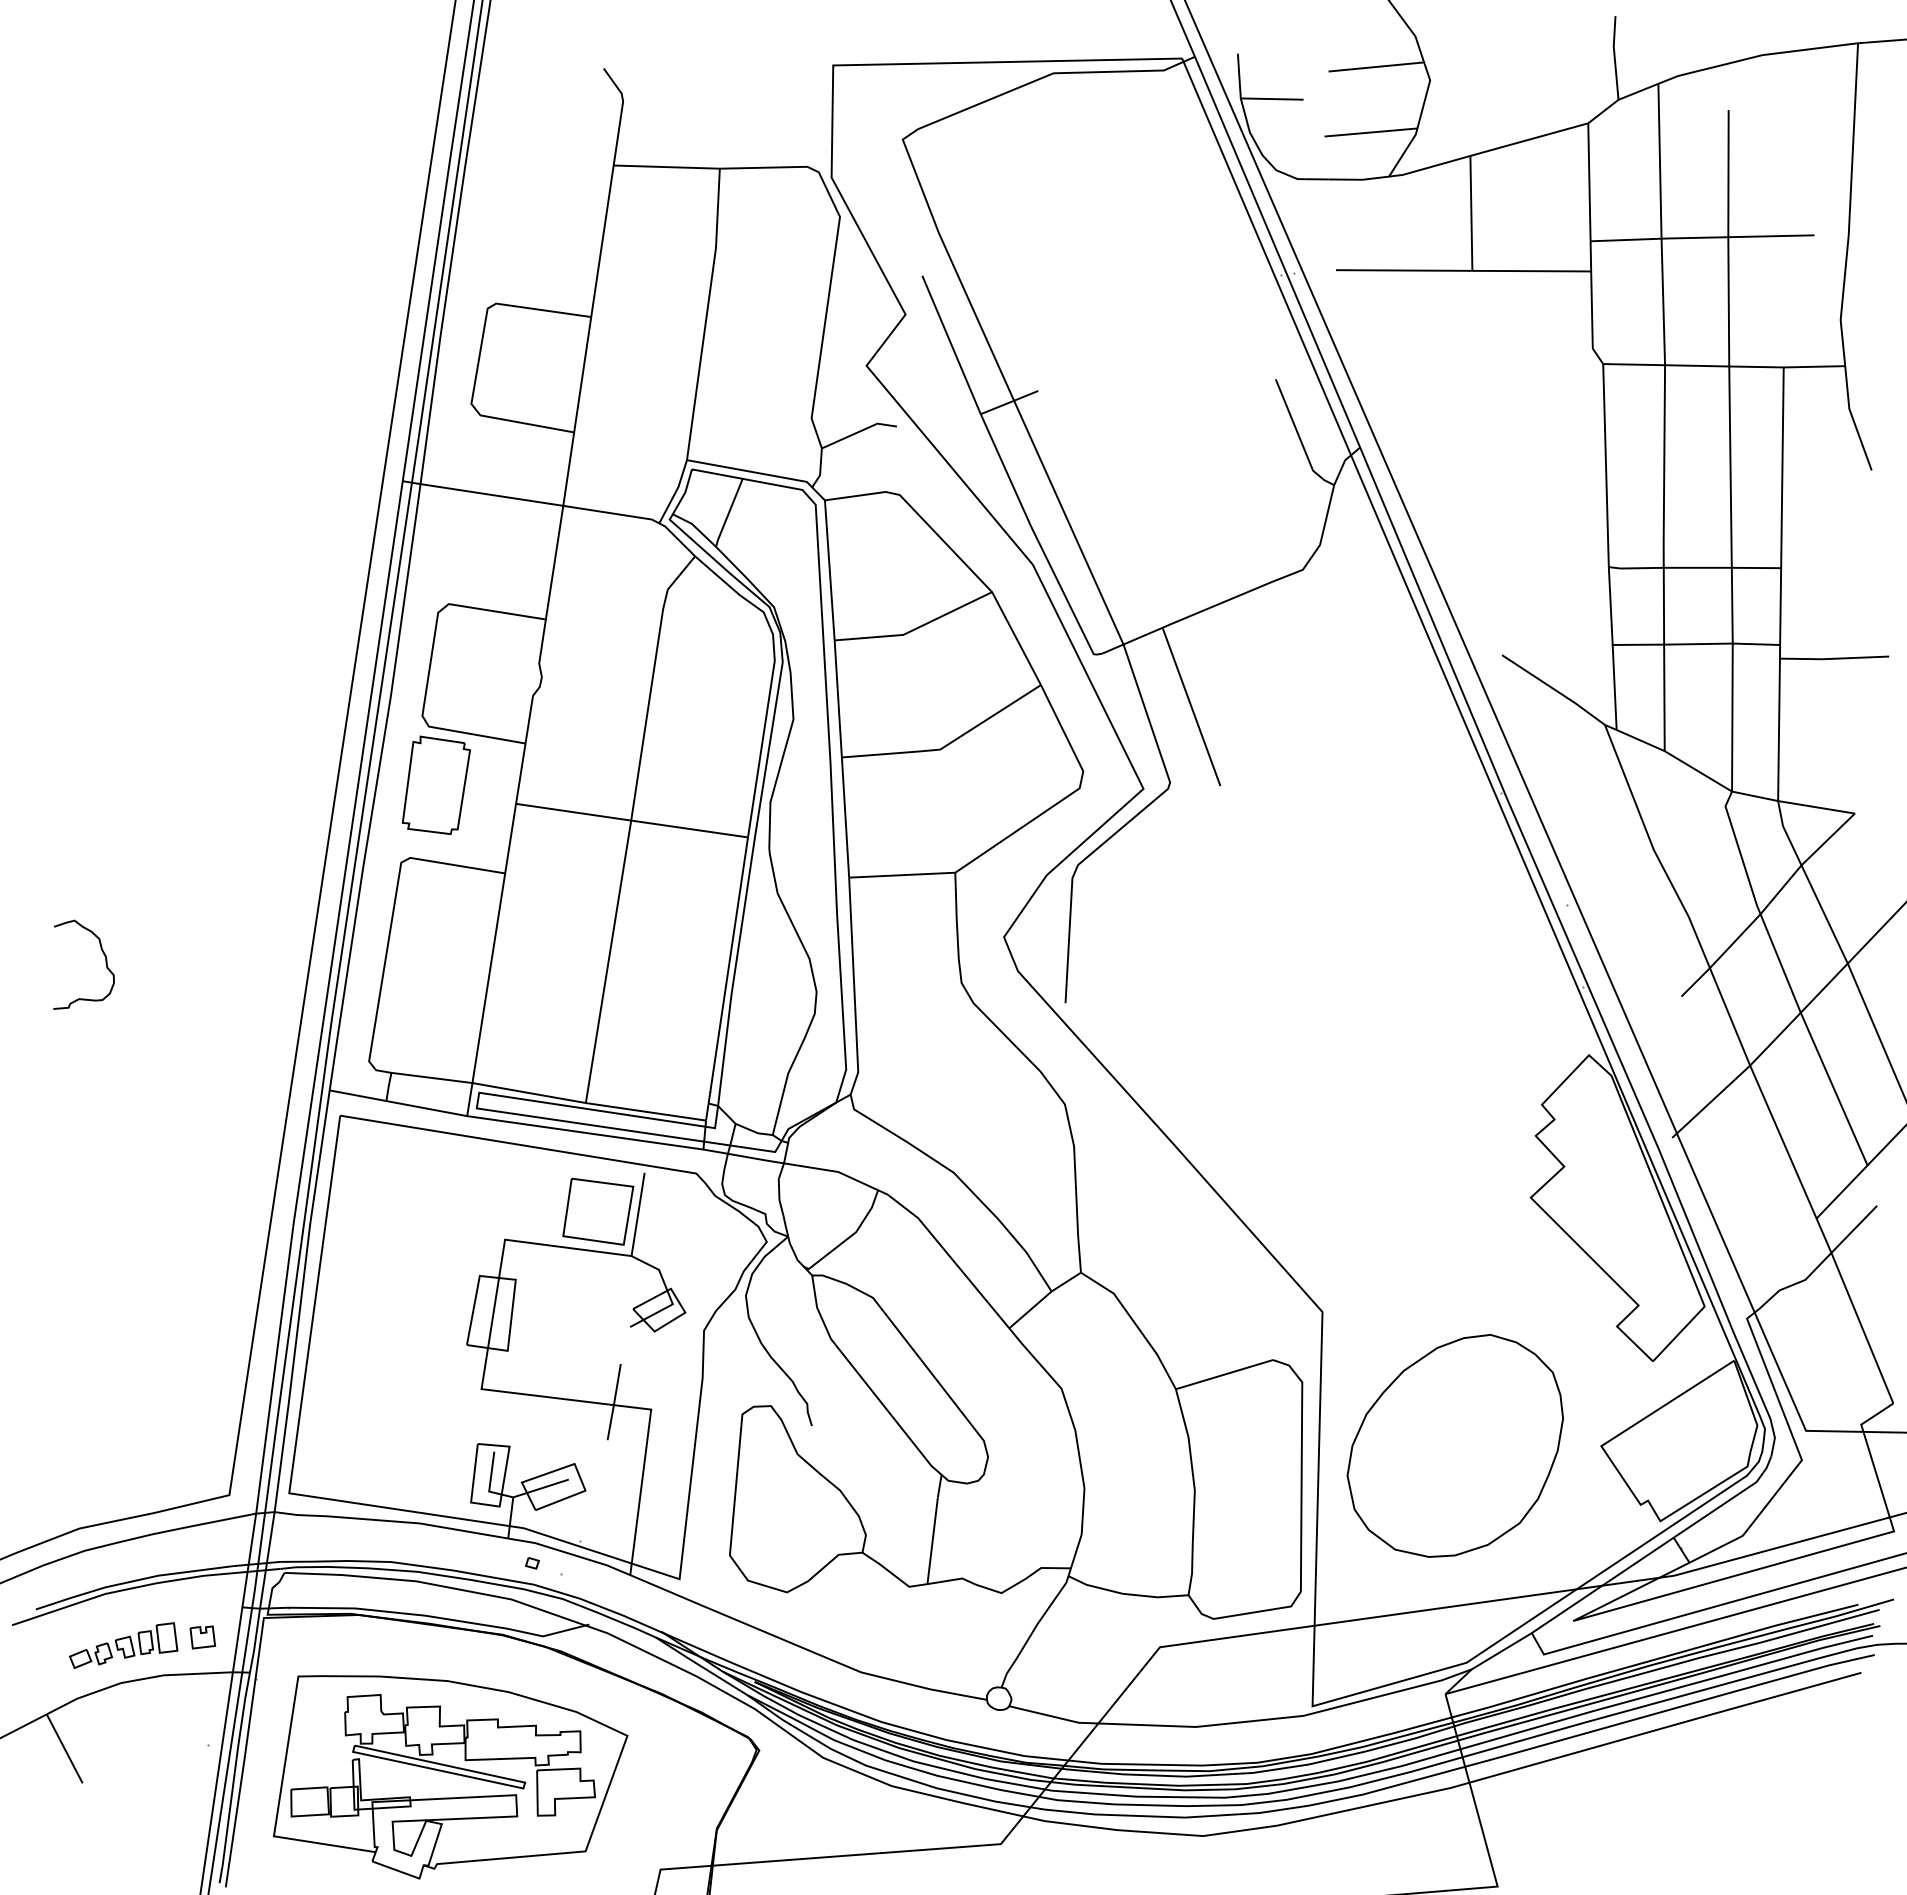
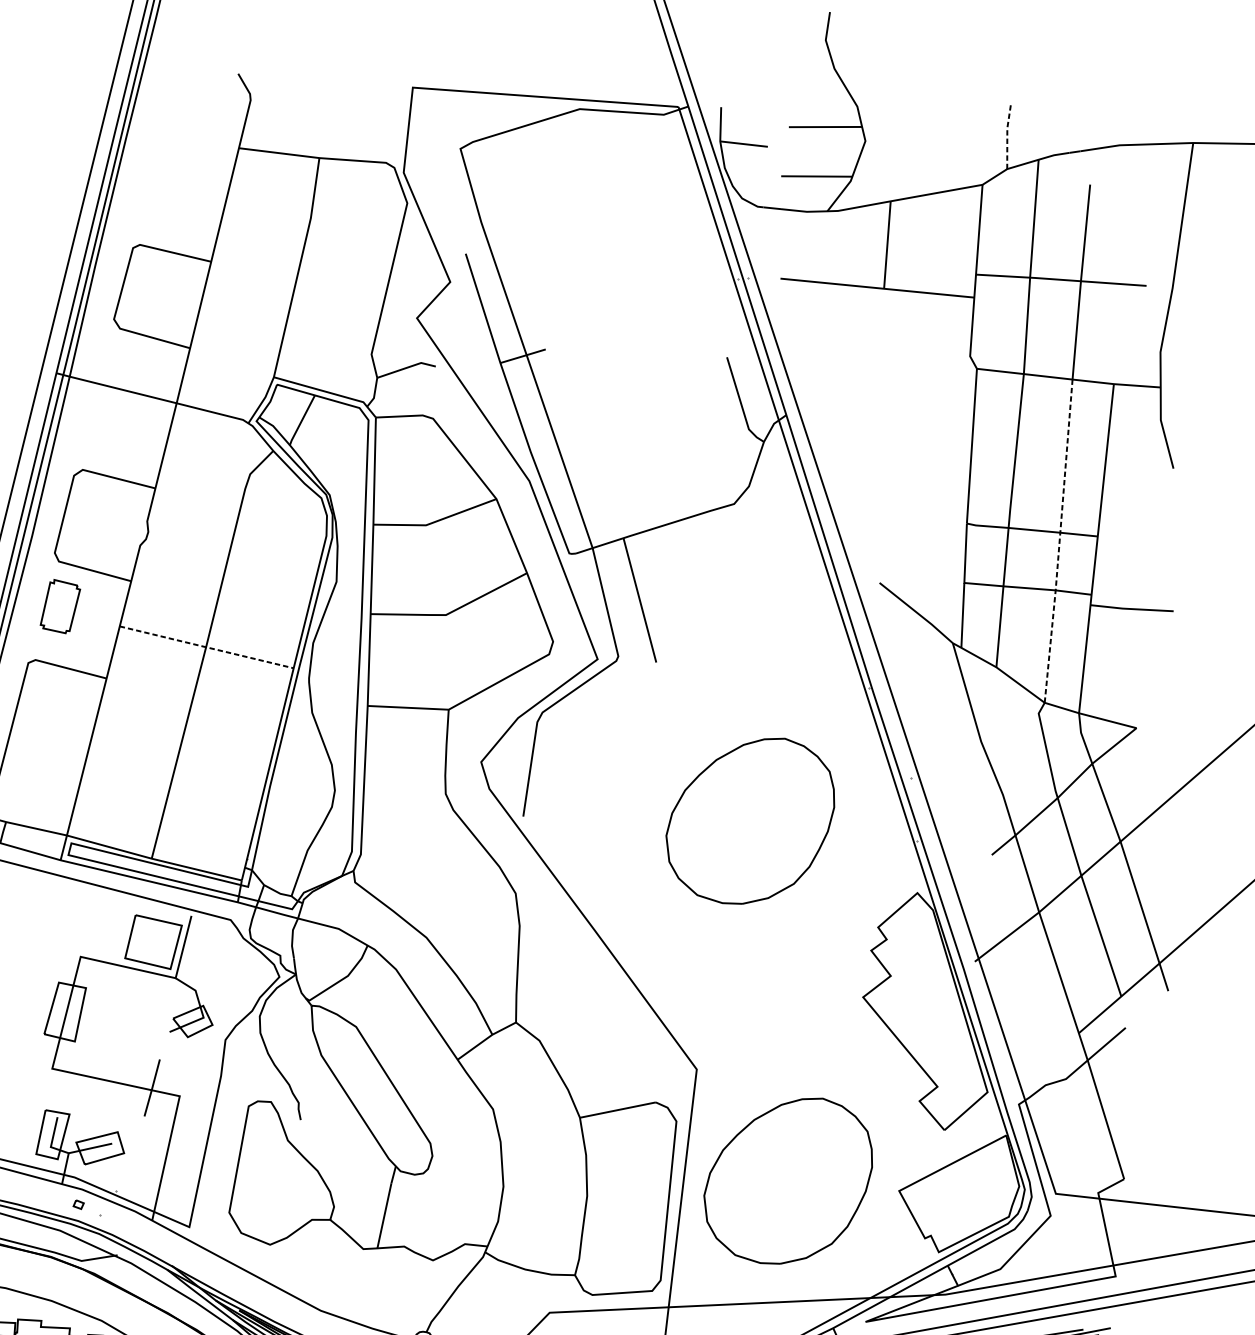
line: (1614, 57) -> (1007, 136), solid -> dashed
line: (1731, 579) -> (1059, 541), solid -> dashed
part: (435, 784) -> (59, 606), size x0.7
line: (632, 820) -> (207, 647), solid -> dashed
part: (1361, 980) -> (749, 820), added

